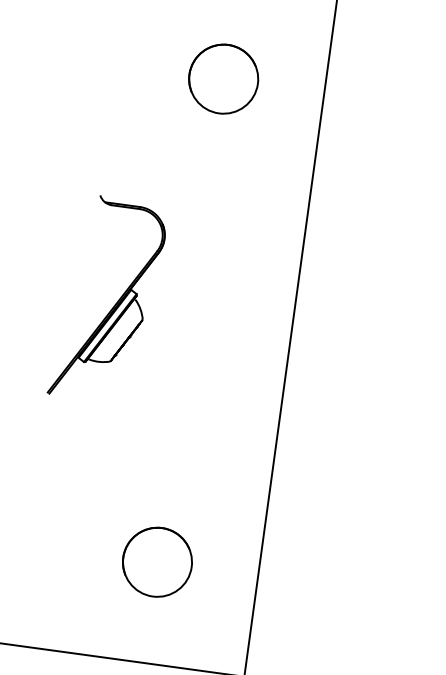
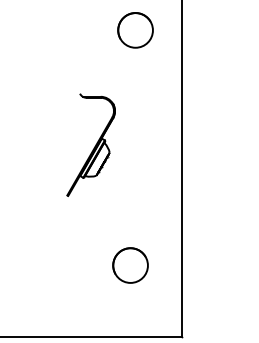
circle: (223, 79) -> (135, 30), moved
part: (107, 298) -> (90, 144), moved
circle: (157, 562) -> (130, 265), moved

